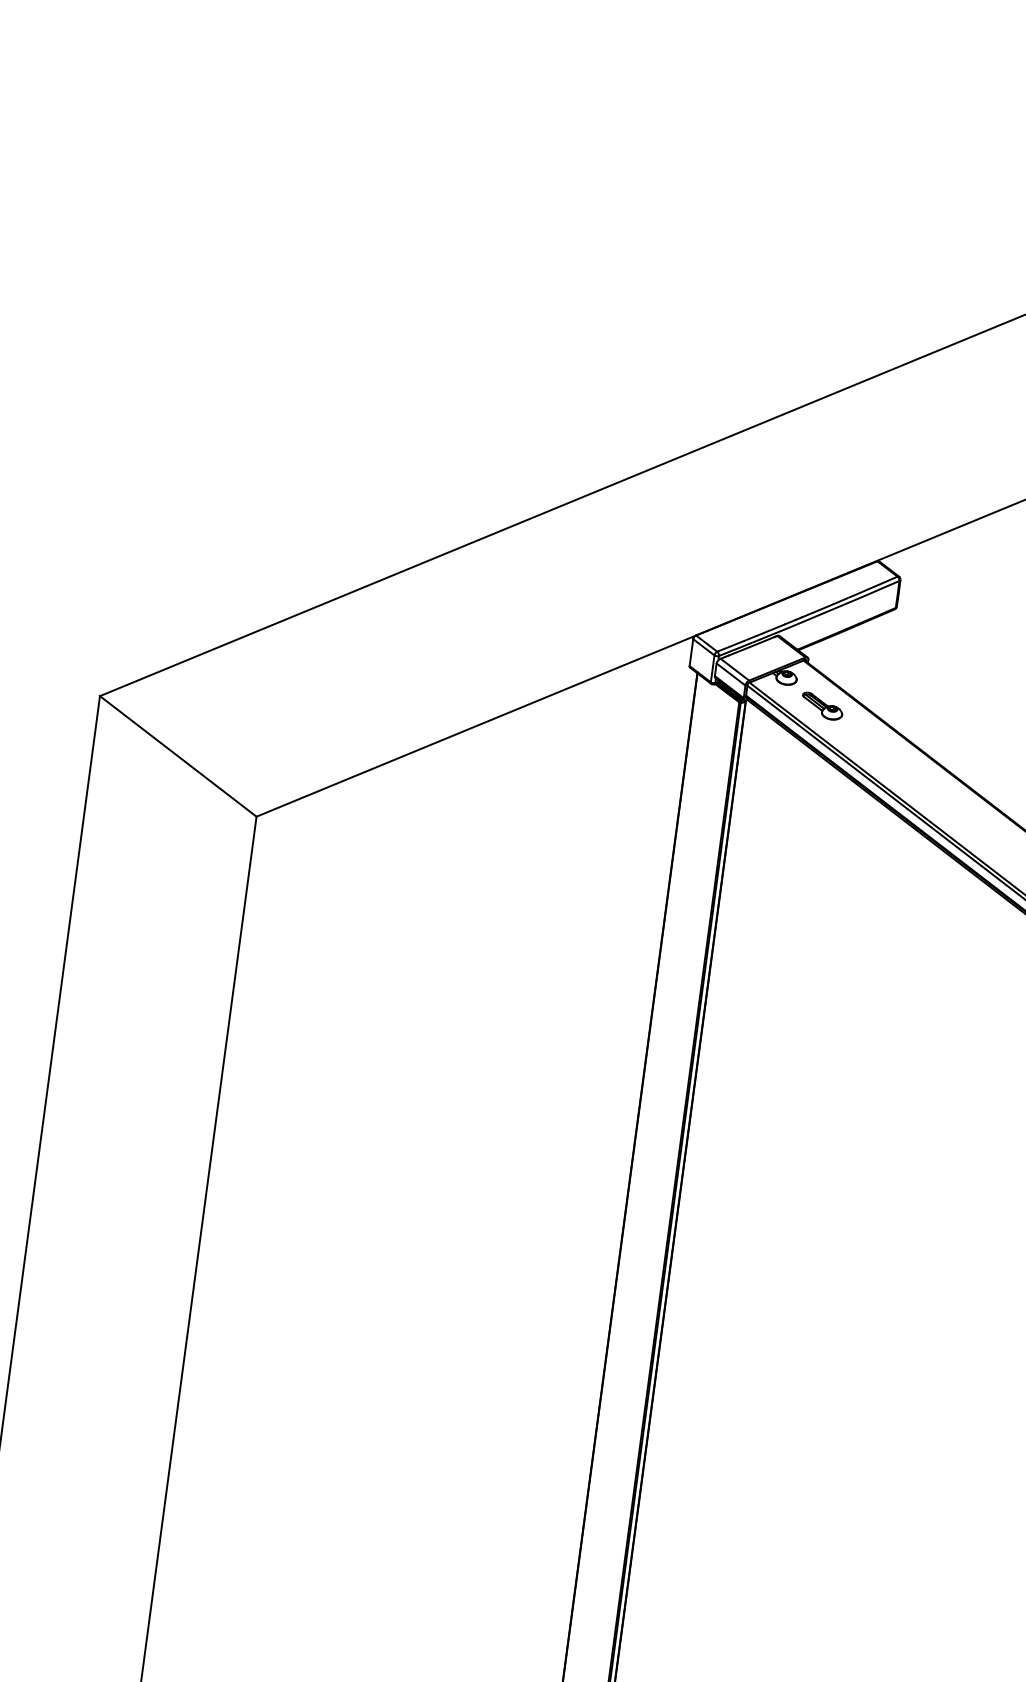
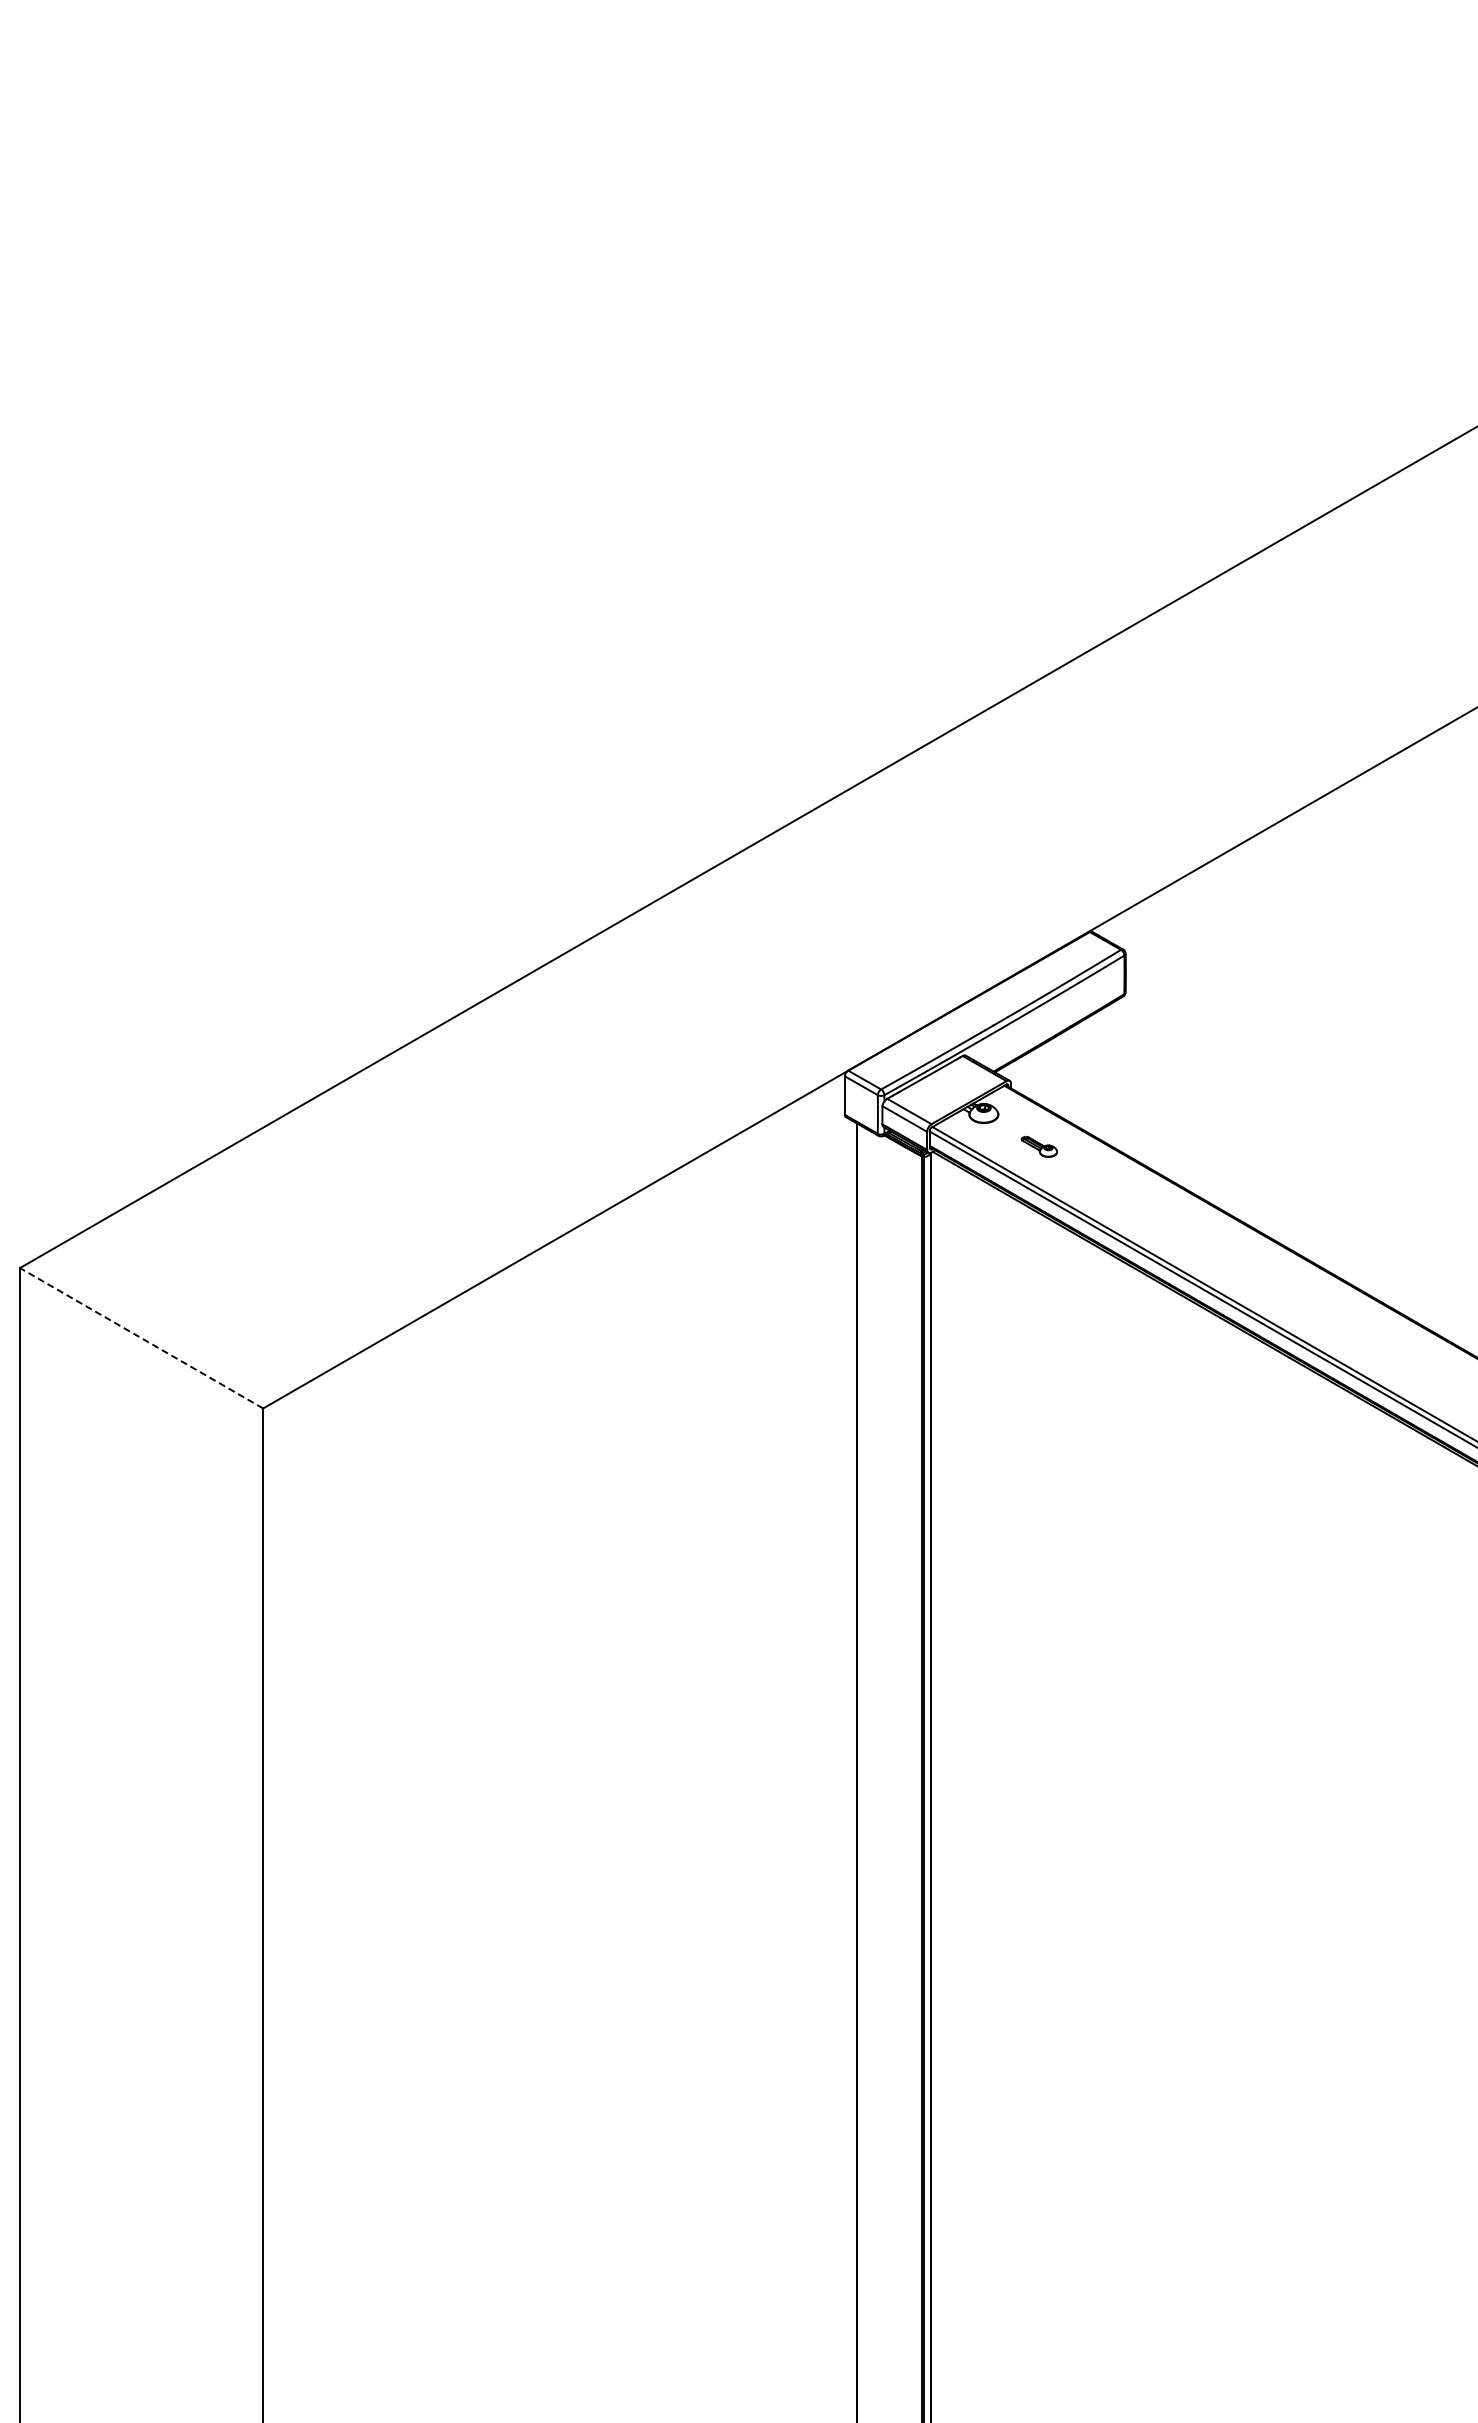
part: (822, 706) -> (1039, 1146), size x0.6
line: (178, 756) -> (141, 1338), solid -> dashed

